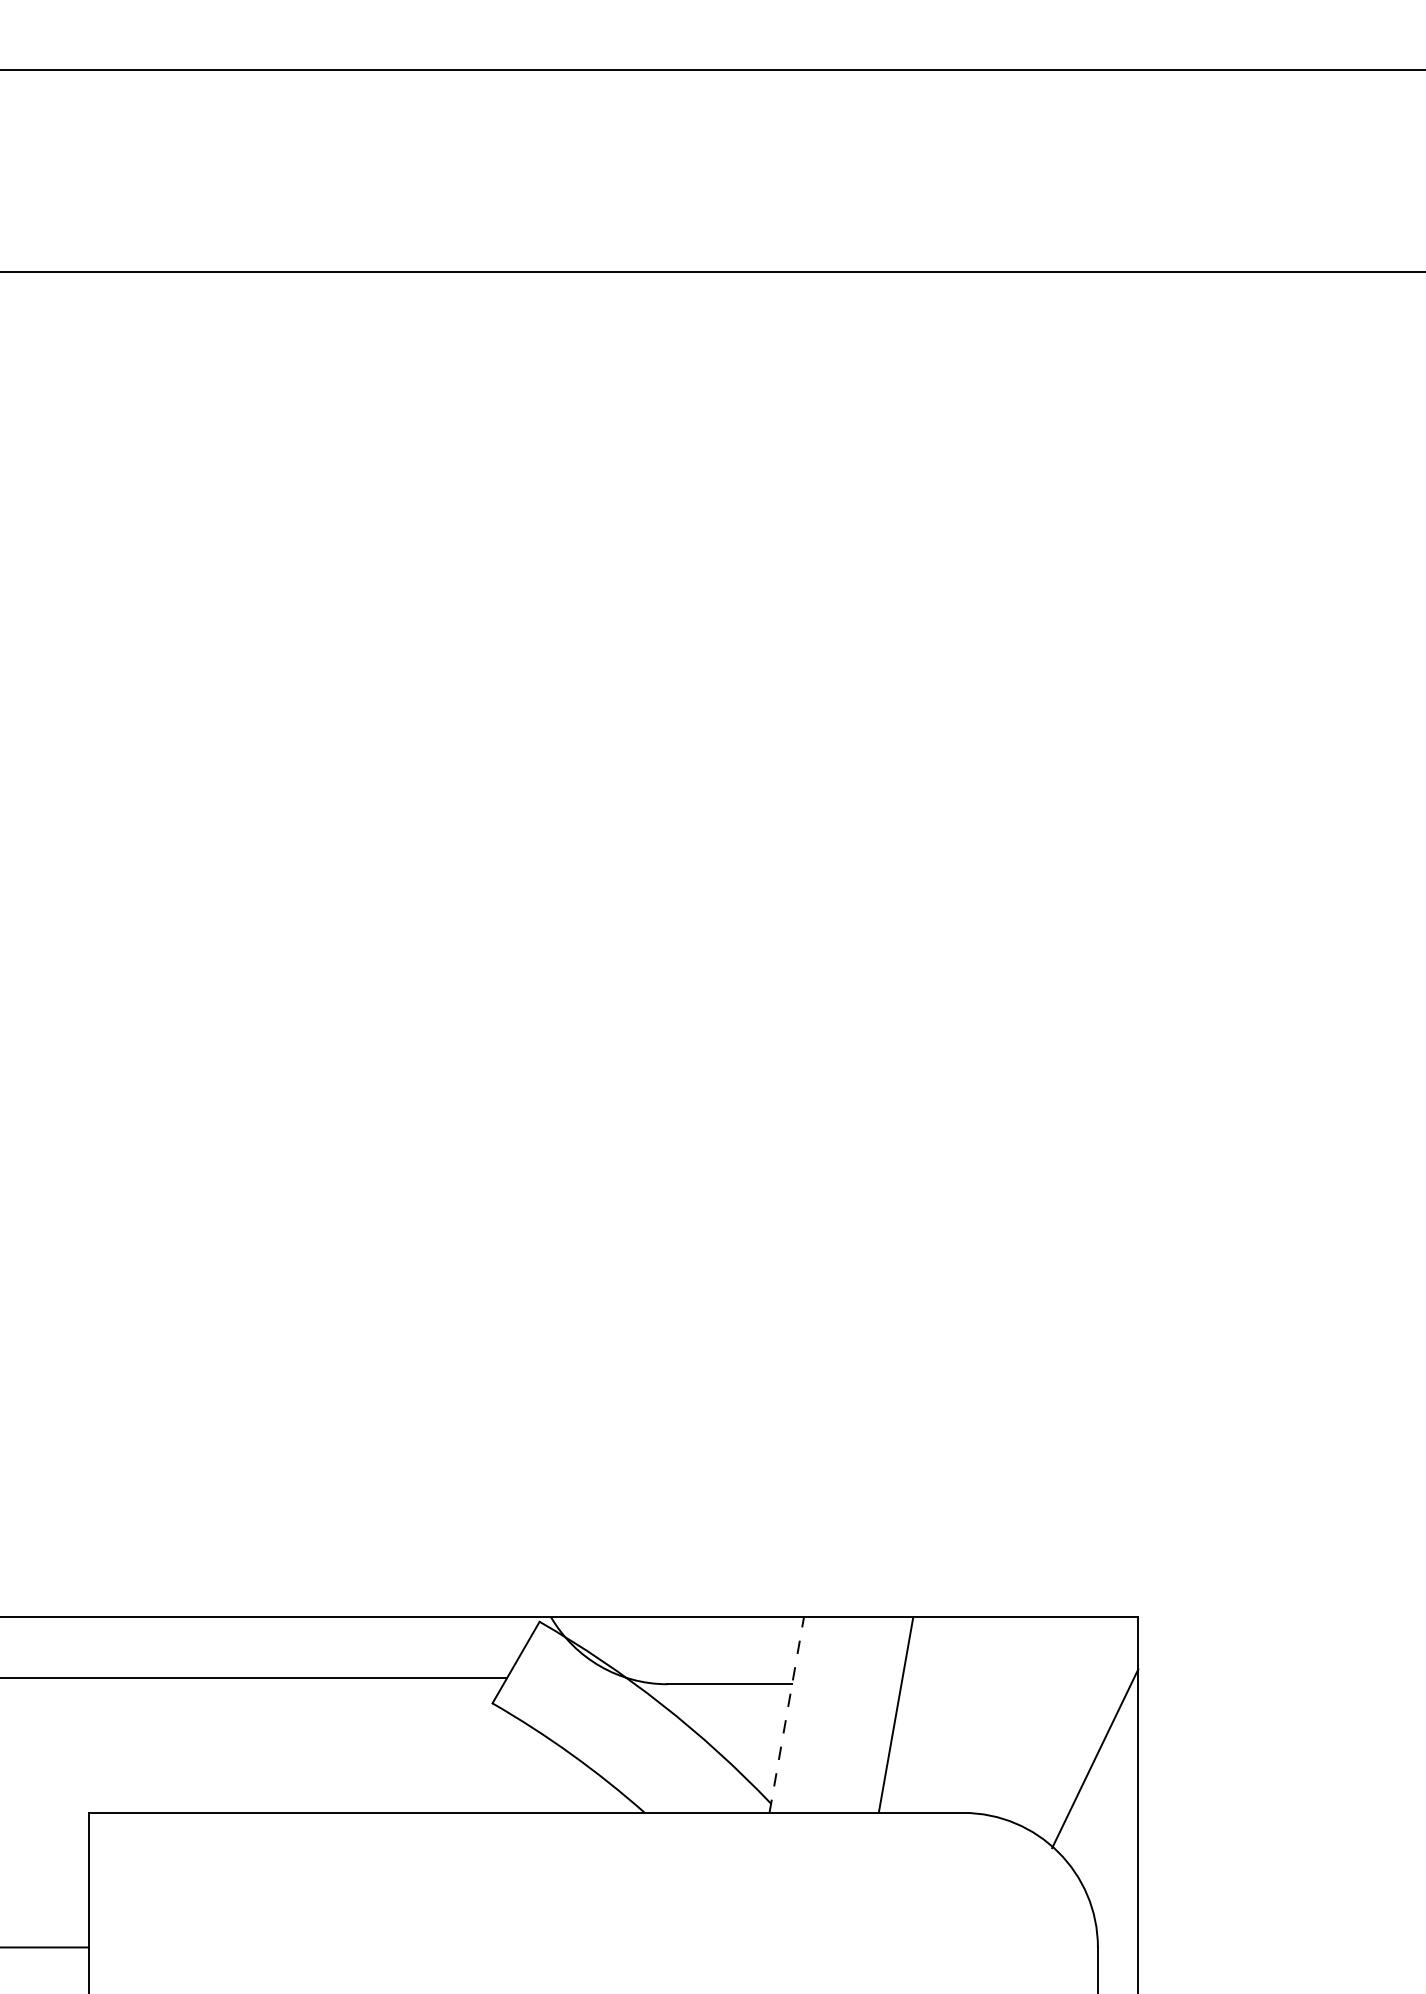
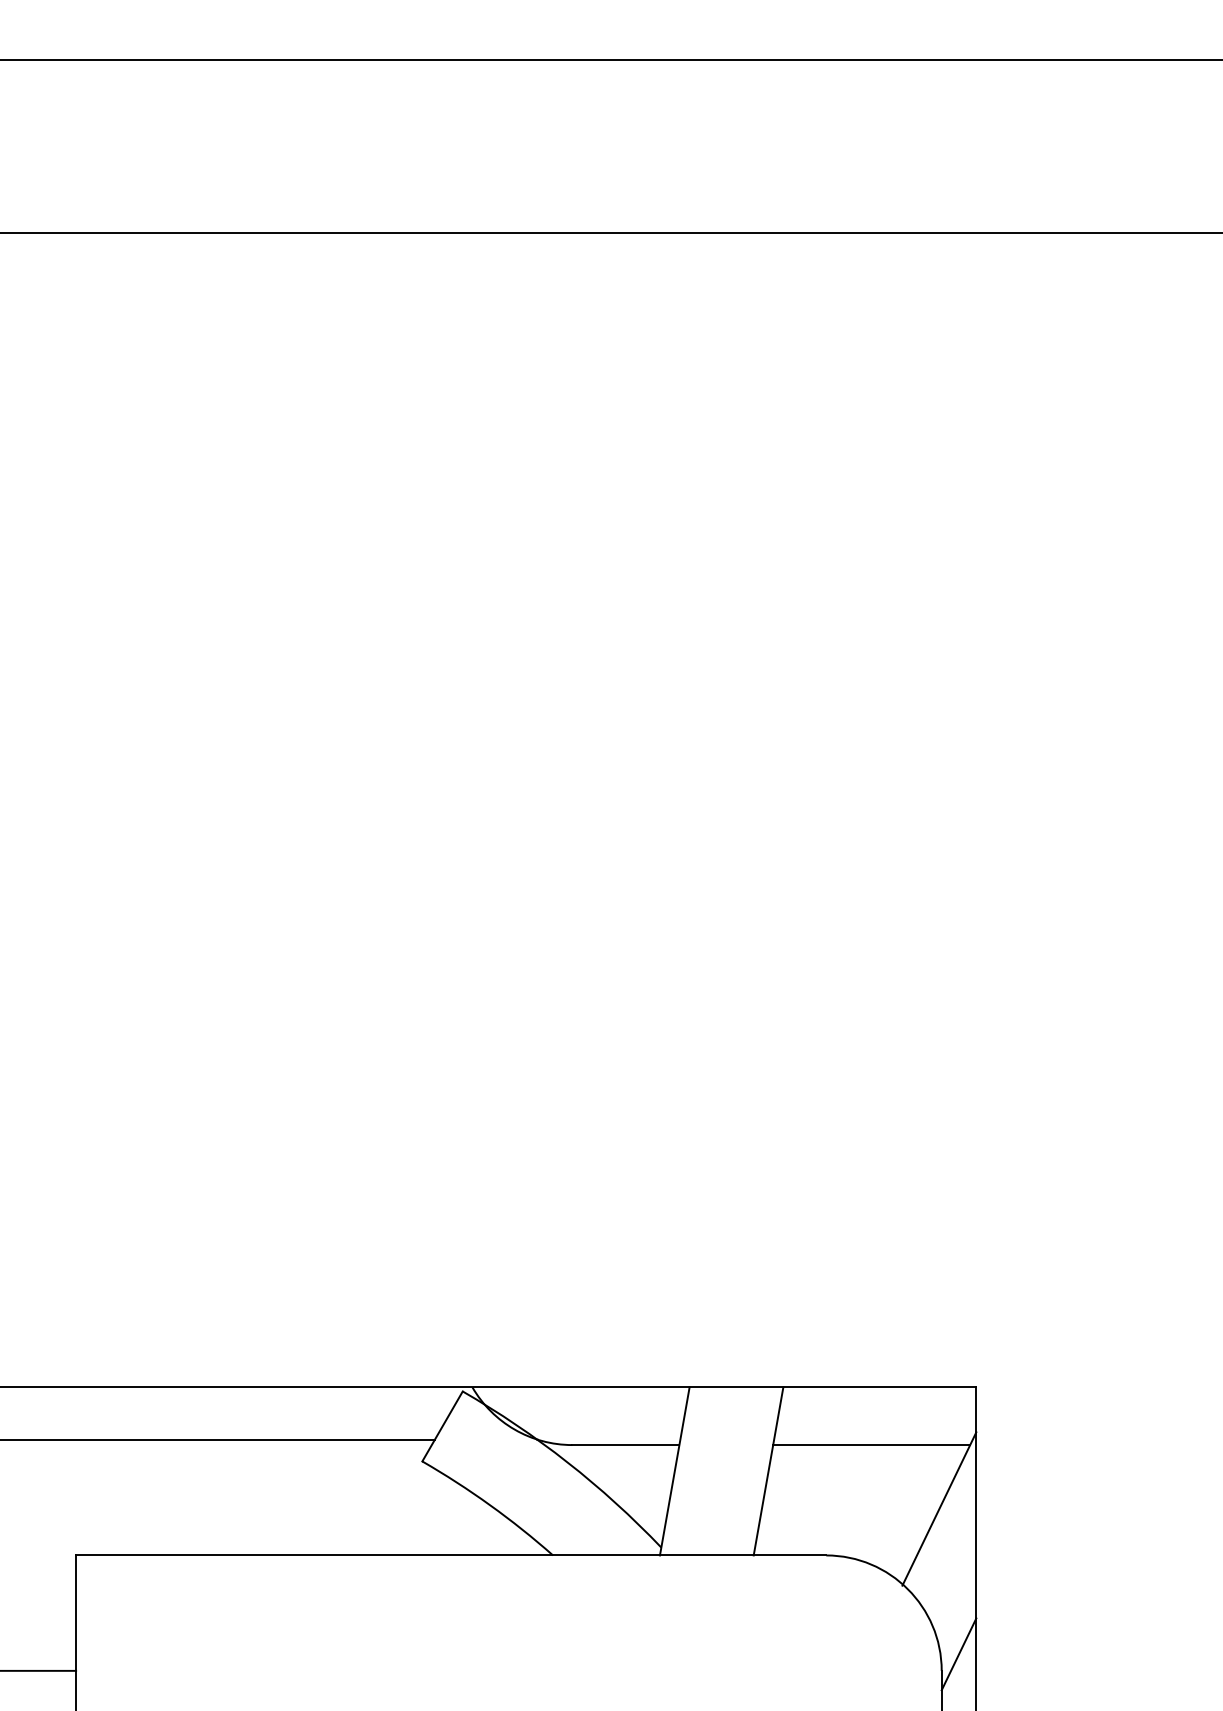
line: (1016, 1684) -> (871, 1445), added
line: (786, 1713) -> (674, 1470), dashed -> solid
line: (1117, 1928) -> (958, 1654), added

